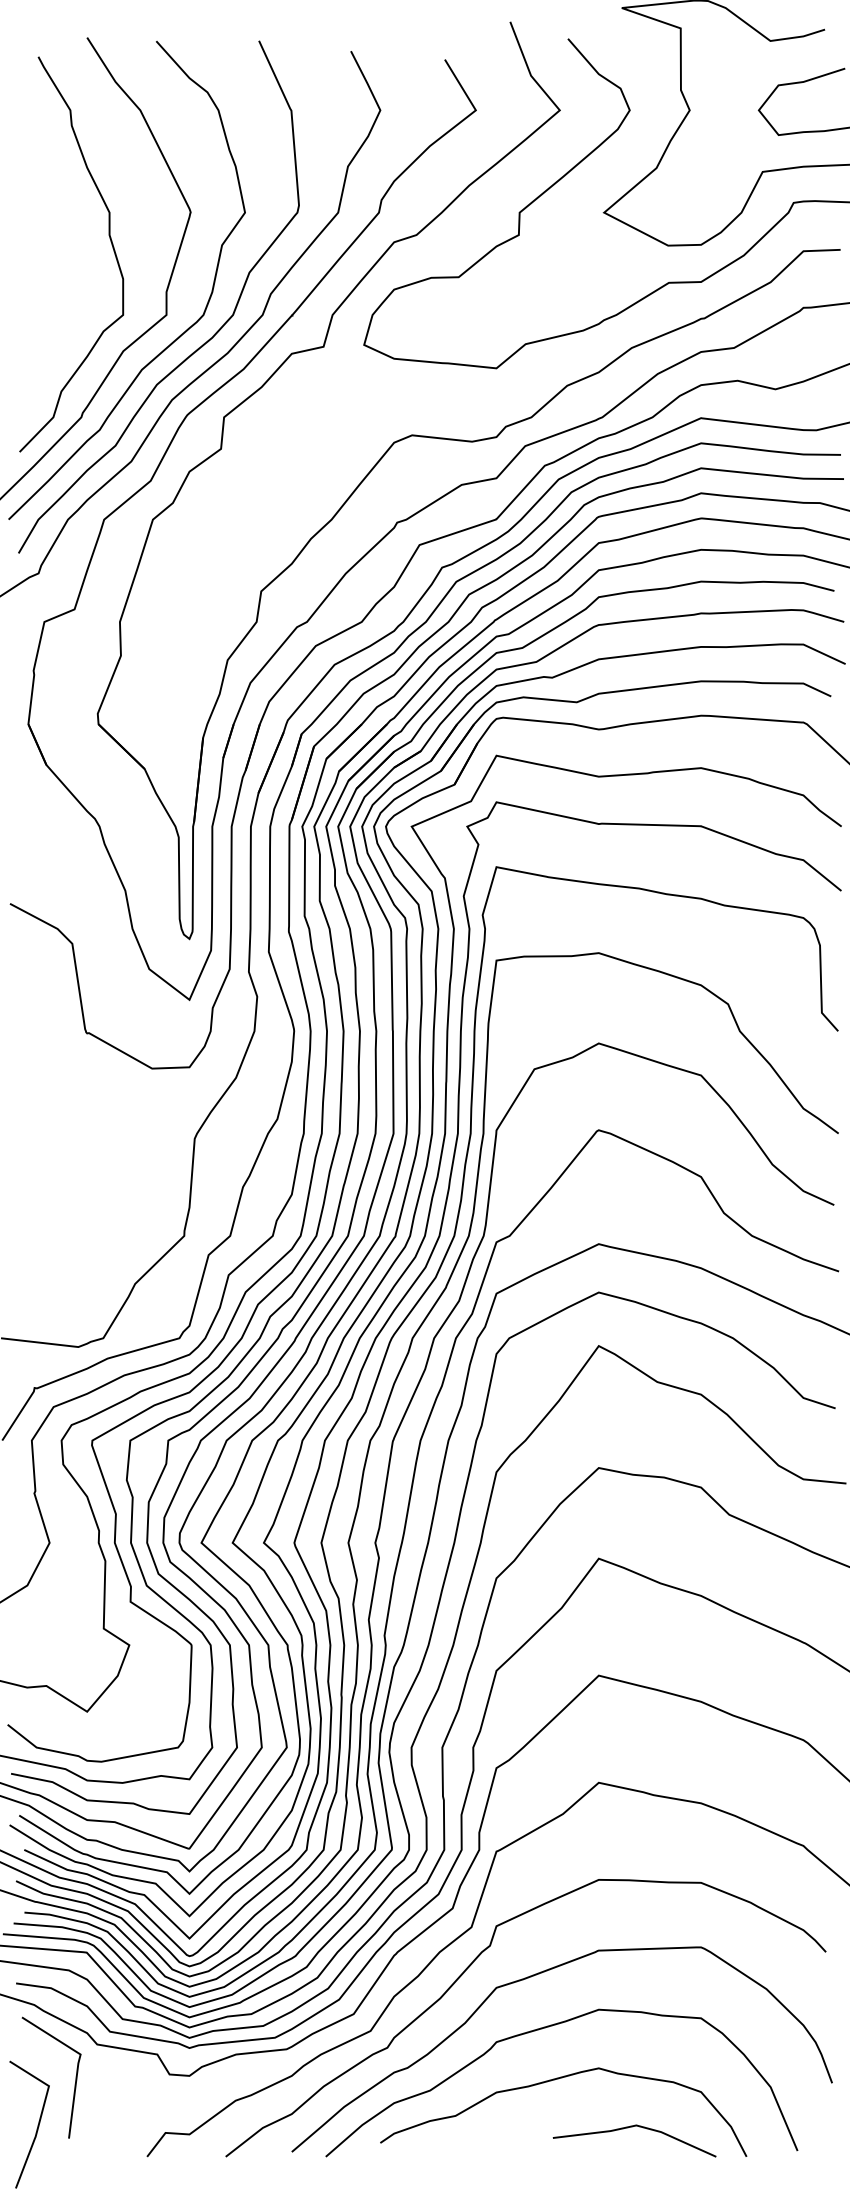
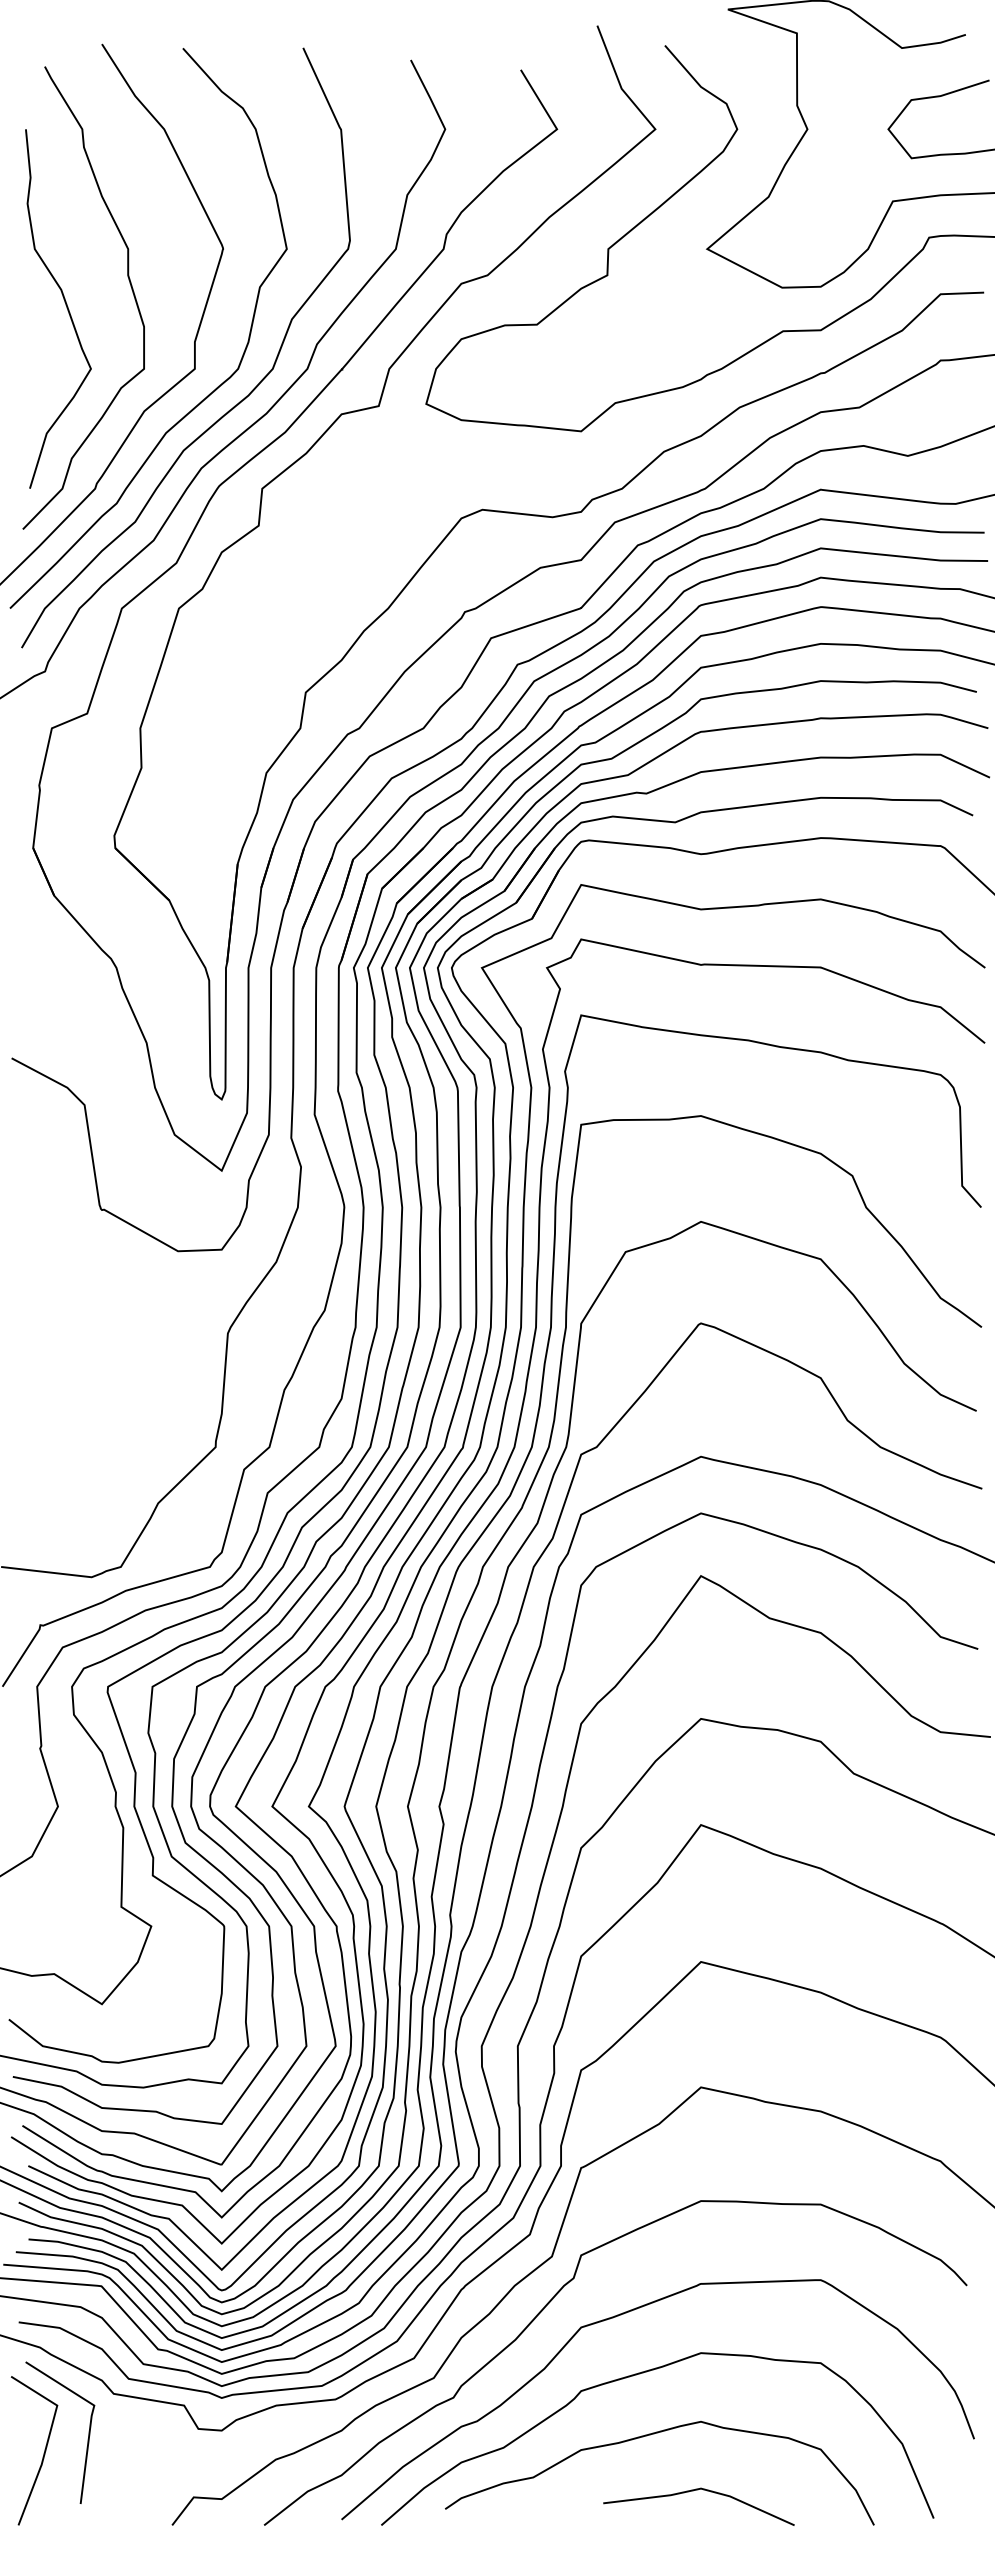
curve: (56, 260) -> (65, 305), added
line: (37, 2127) -> (43, 2453), moved
line: (629, 2127) -> (693, 2491), moved

